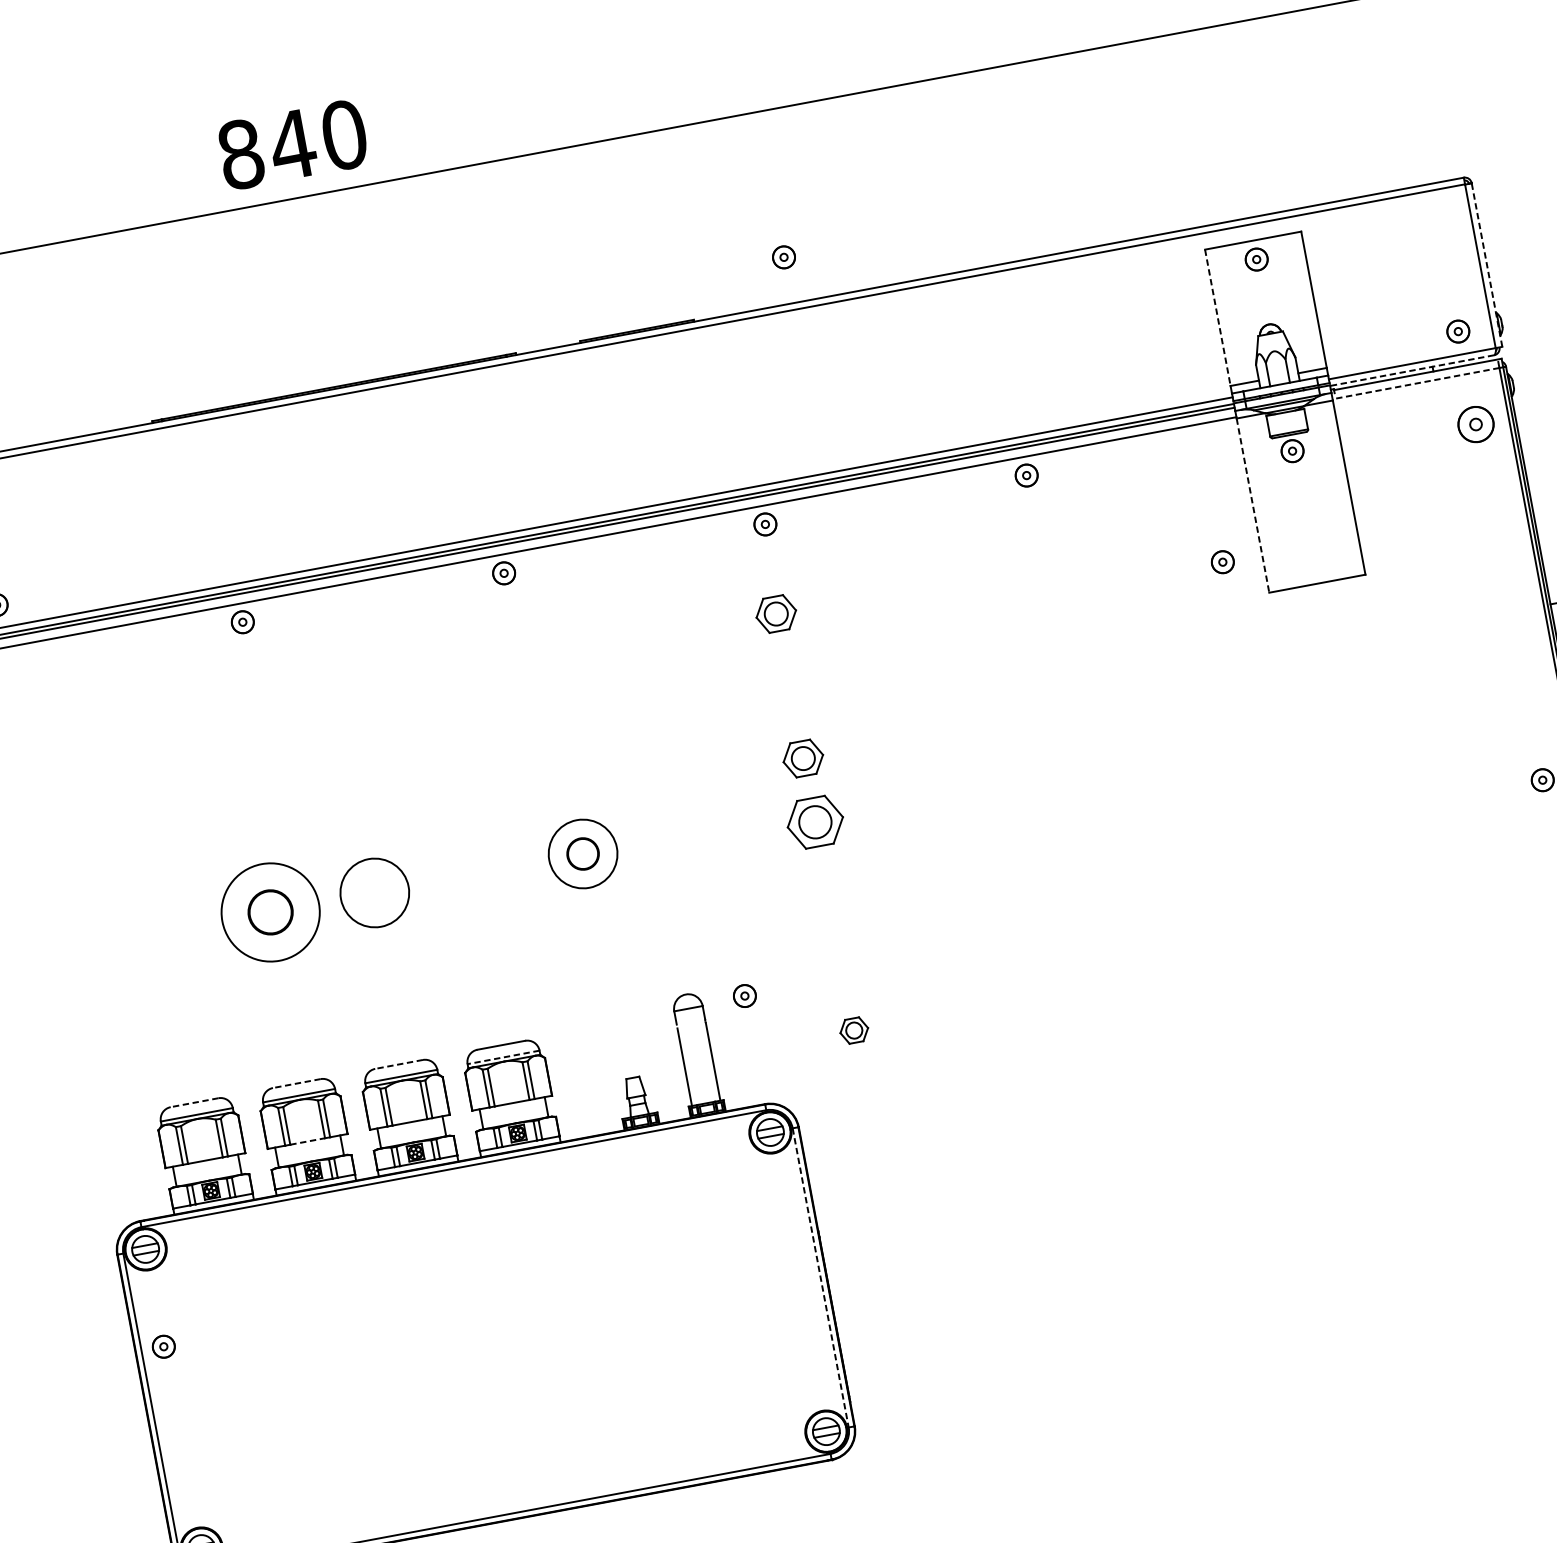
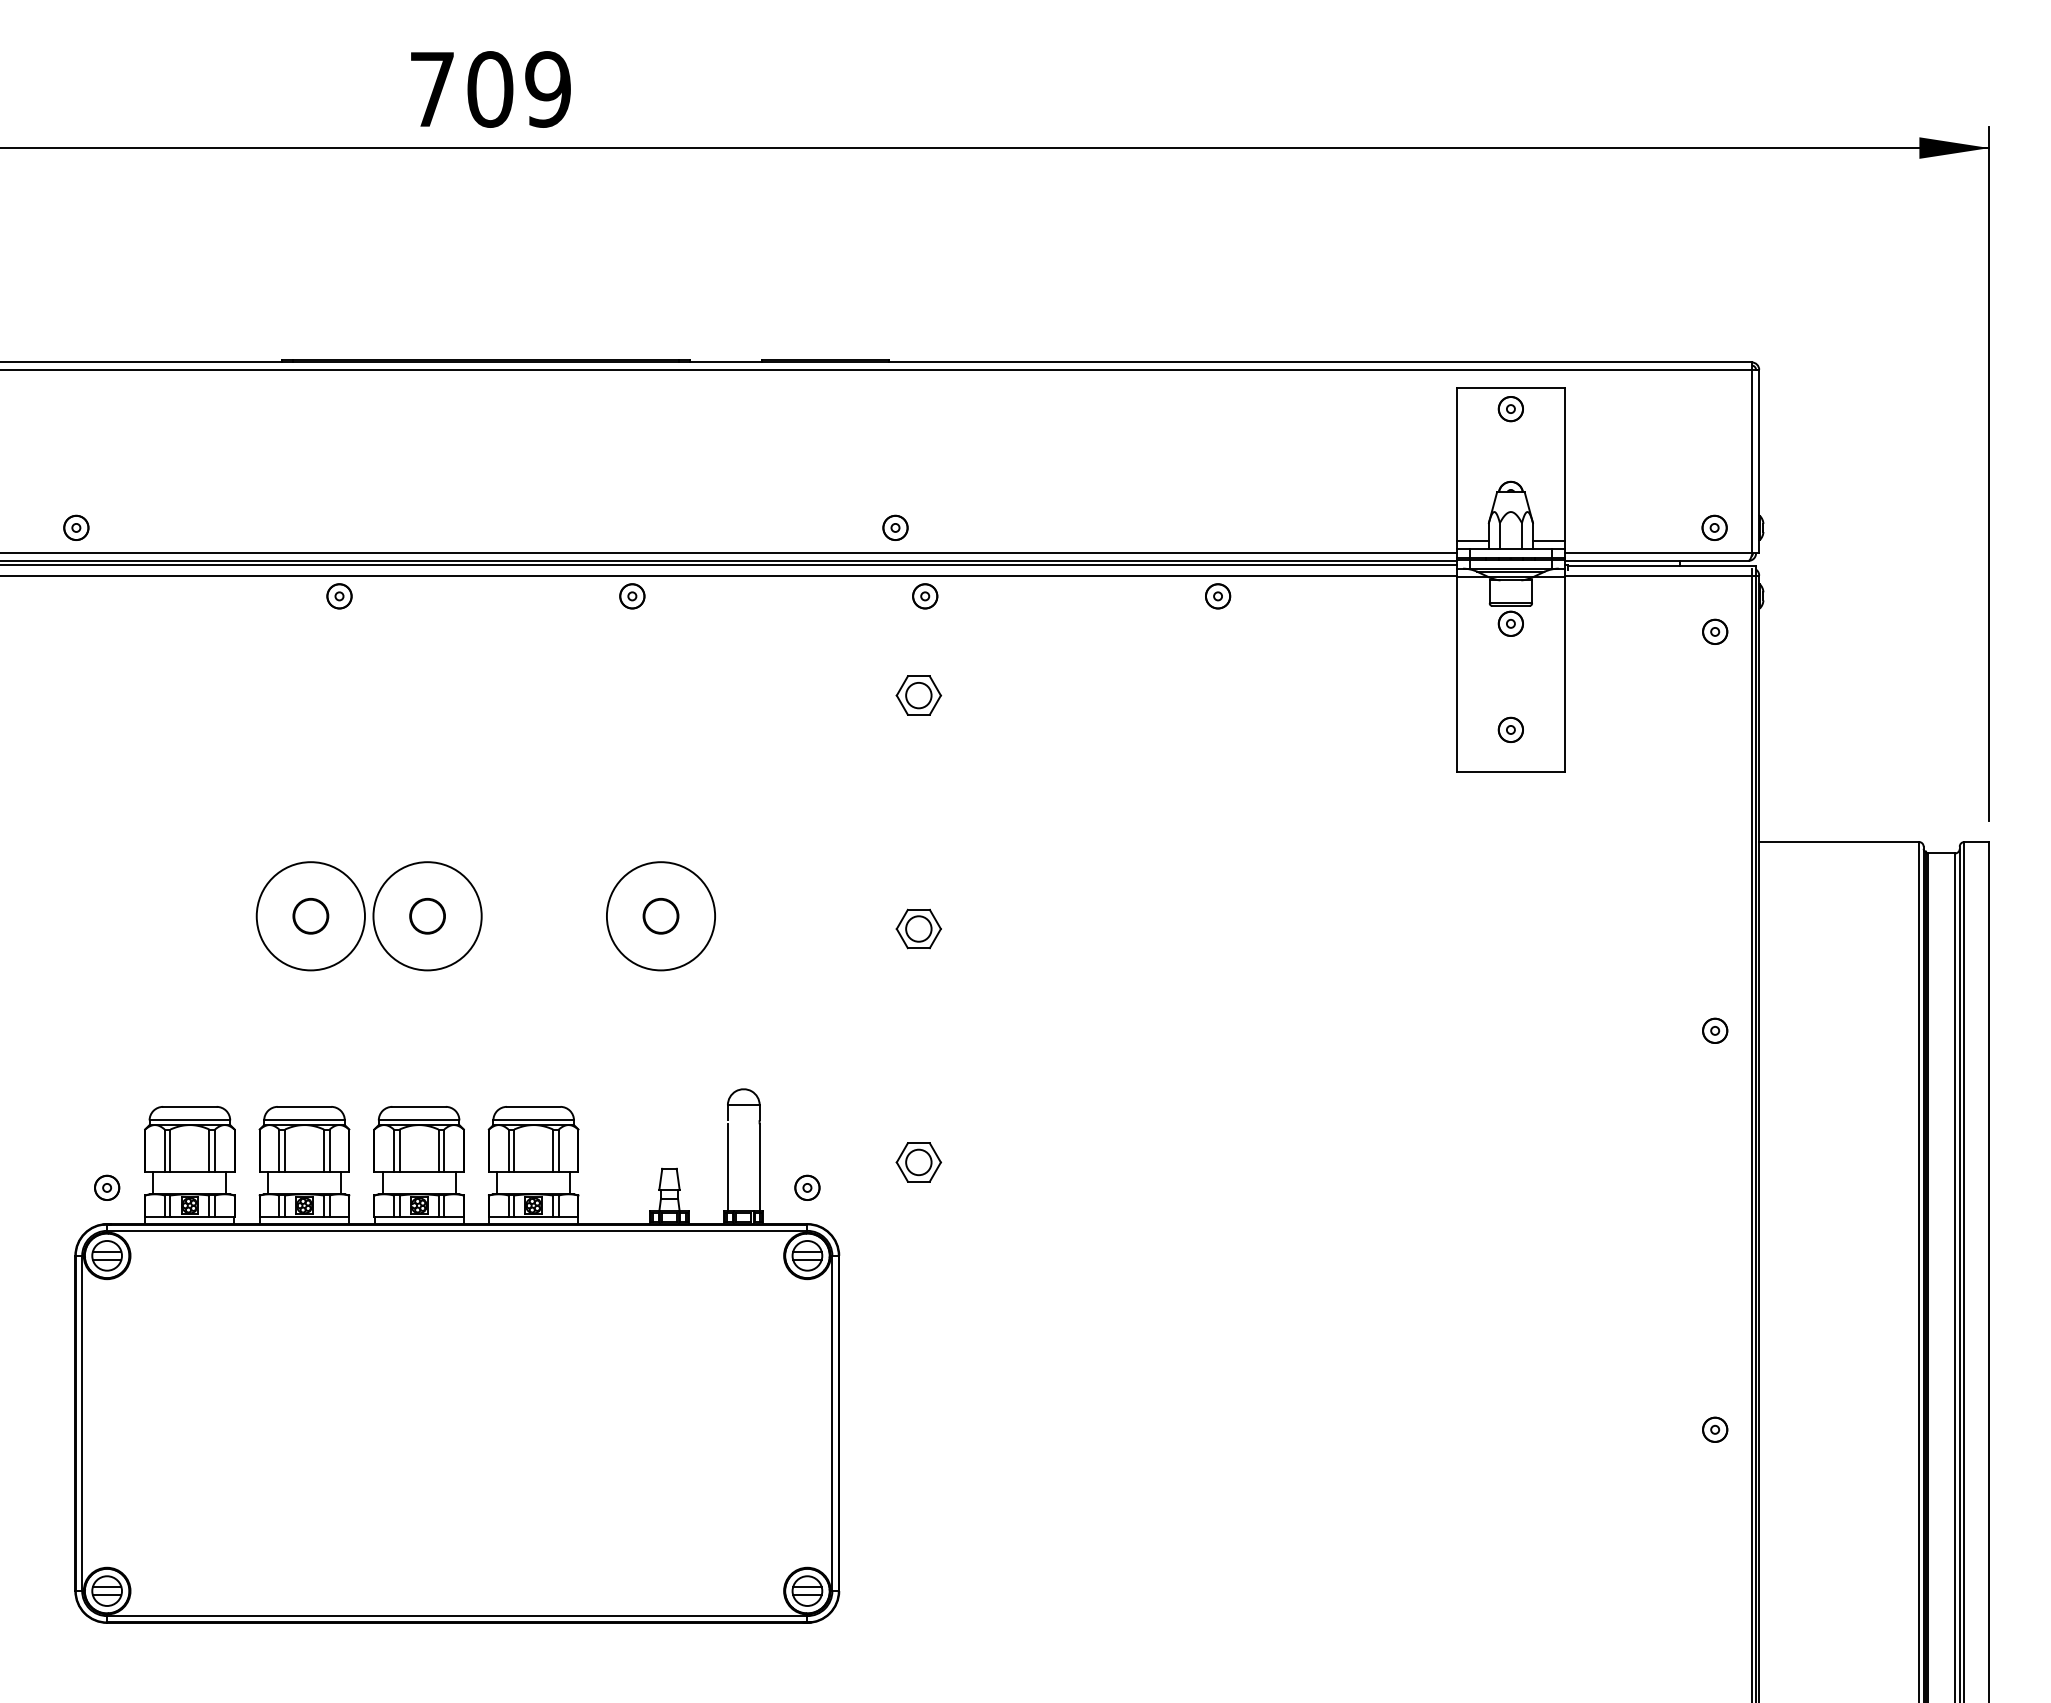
text: (292, 144) -> (490, 89), 840 -> 709
part: (783, 256) -> (895, 527), moved
line: (1487, 264) -> (1759, 461), dashed -> solid
line: (1218, 317) -> (1457, 464), dashed -> solid
line: (1411, 370) -> (1656, 560), dashed -> solid
line: (1415, 383) -> (1657, 575), dashed -> solid
part: (1476, 423) -> (1715, 631), size x0.62
line: (1253, 505) -> (1457, 674), dashed -> solid
part: (1222, 561) -> (1510, 729), moved
part: (803, 758) -> (918, 857), removed
part: (814, 821) -> (918, 928), size x0.71
circle: (582, 854) -> (660, 916), size x1.43
circle: (374, 893) -> (427, 916), added
circle: (374, 893) -> (427, 916), size x1.43
part: (270, 912) -> (310, 916), size x0.71
part: (744, 995) -> (807, 1187), moved
part: (853, 1030) -> (918, 1162), size x1.43
line: (503, 1057) -> (533, 1120), dashed -> solid
line: (399, 1064) -> (419, 1106), dashed -> solid
line: (296, 1083) -> (304, 1106), dashed -> solid
line: (194, 1102) -> (189, 1106), dashed -> solid
line: (308, 1141) -> (305, 1171), dashed -> solid
line: (820, 1277) -> (832, 1423), dashed -> solid
part: (164, 1346) -> (107, 1187), moved

